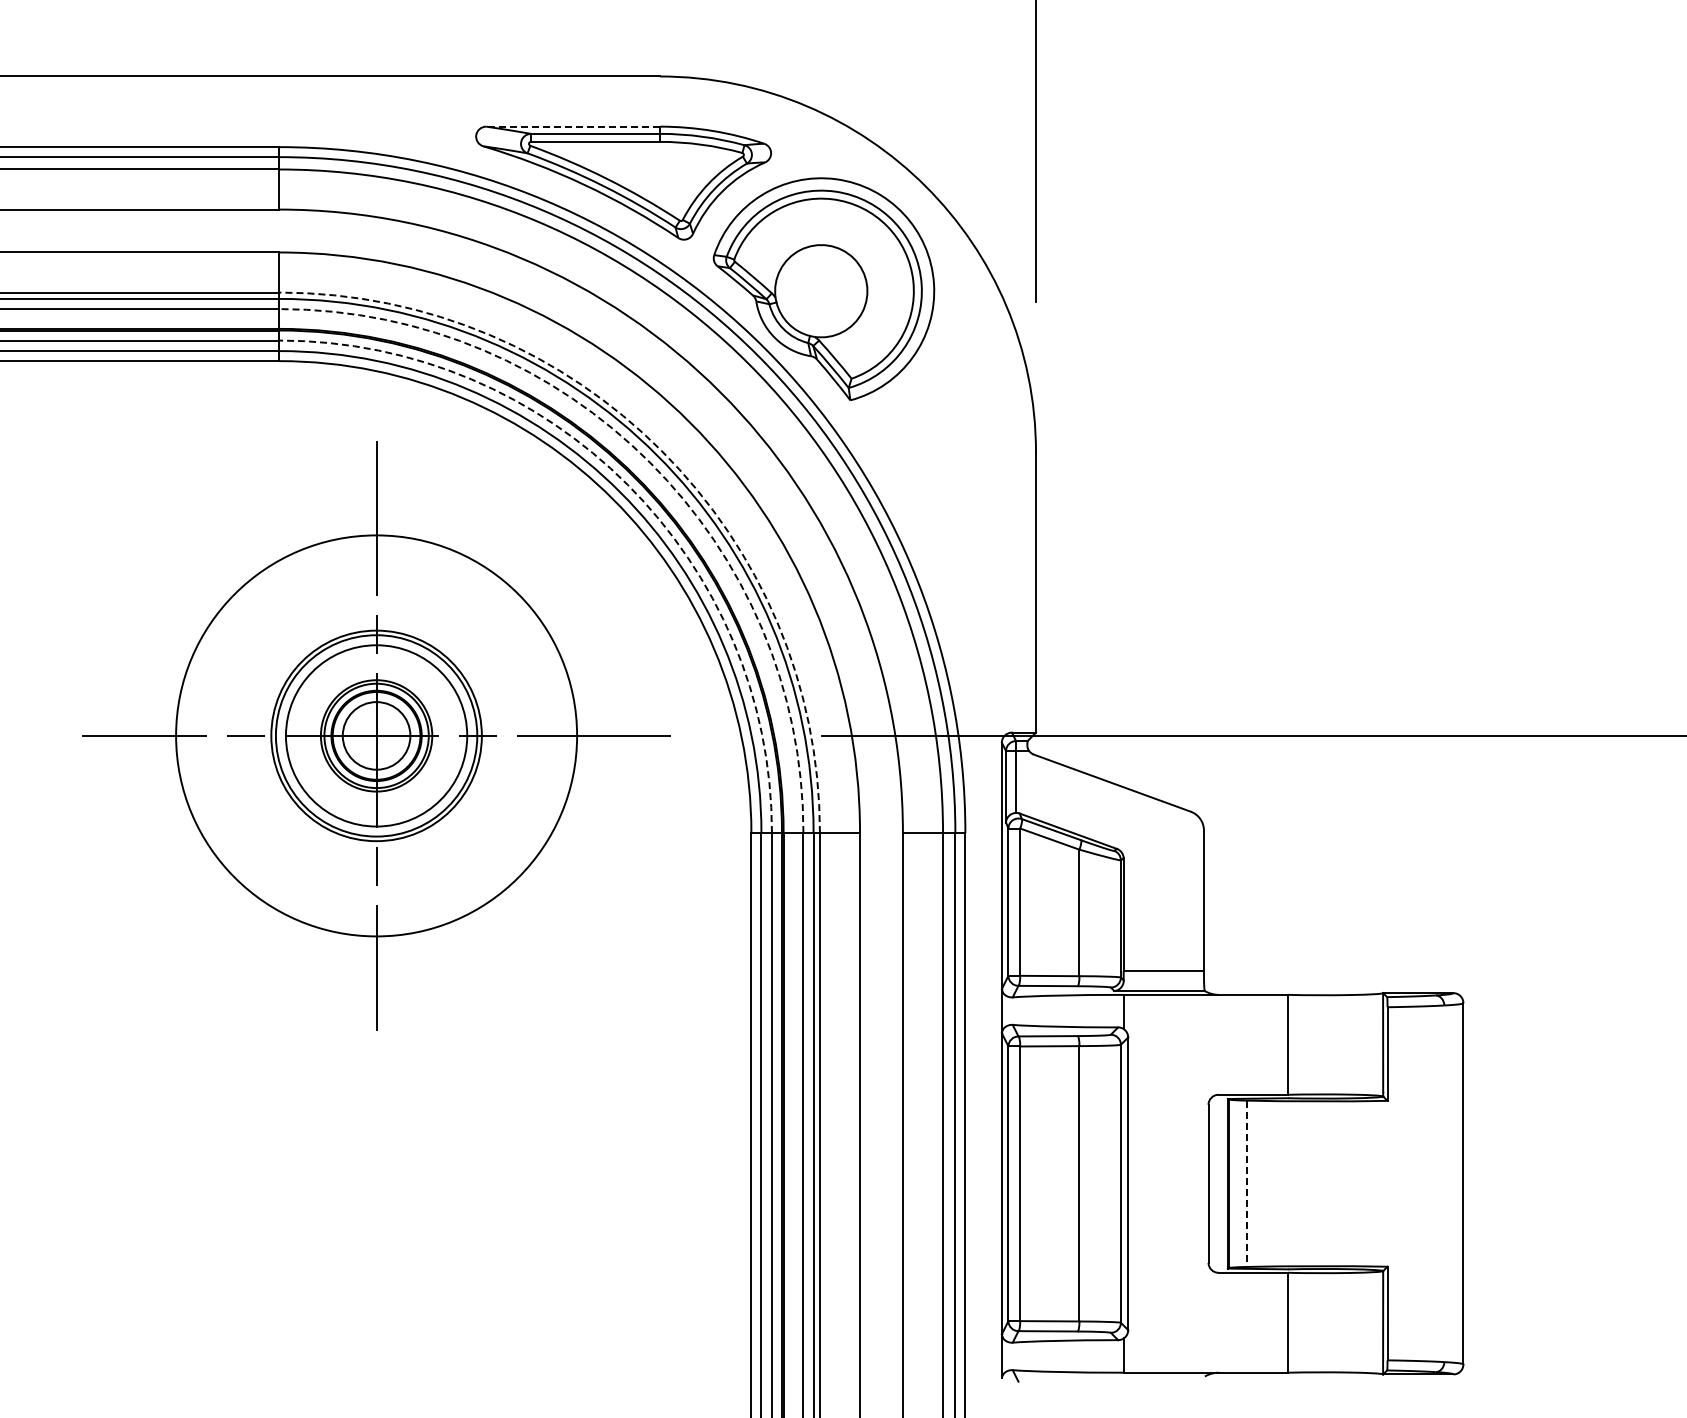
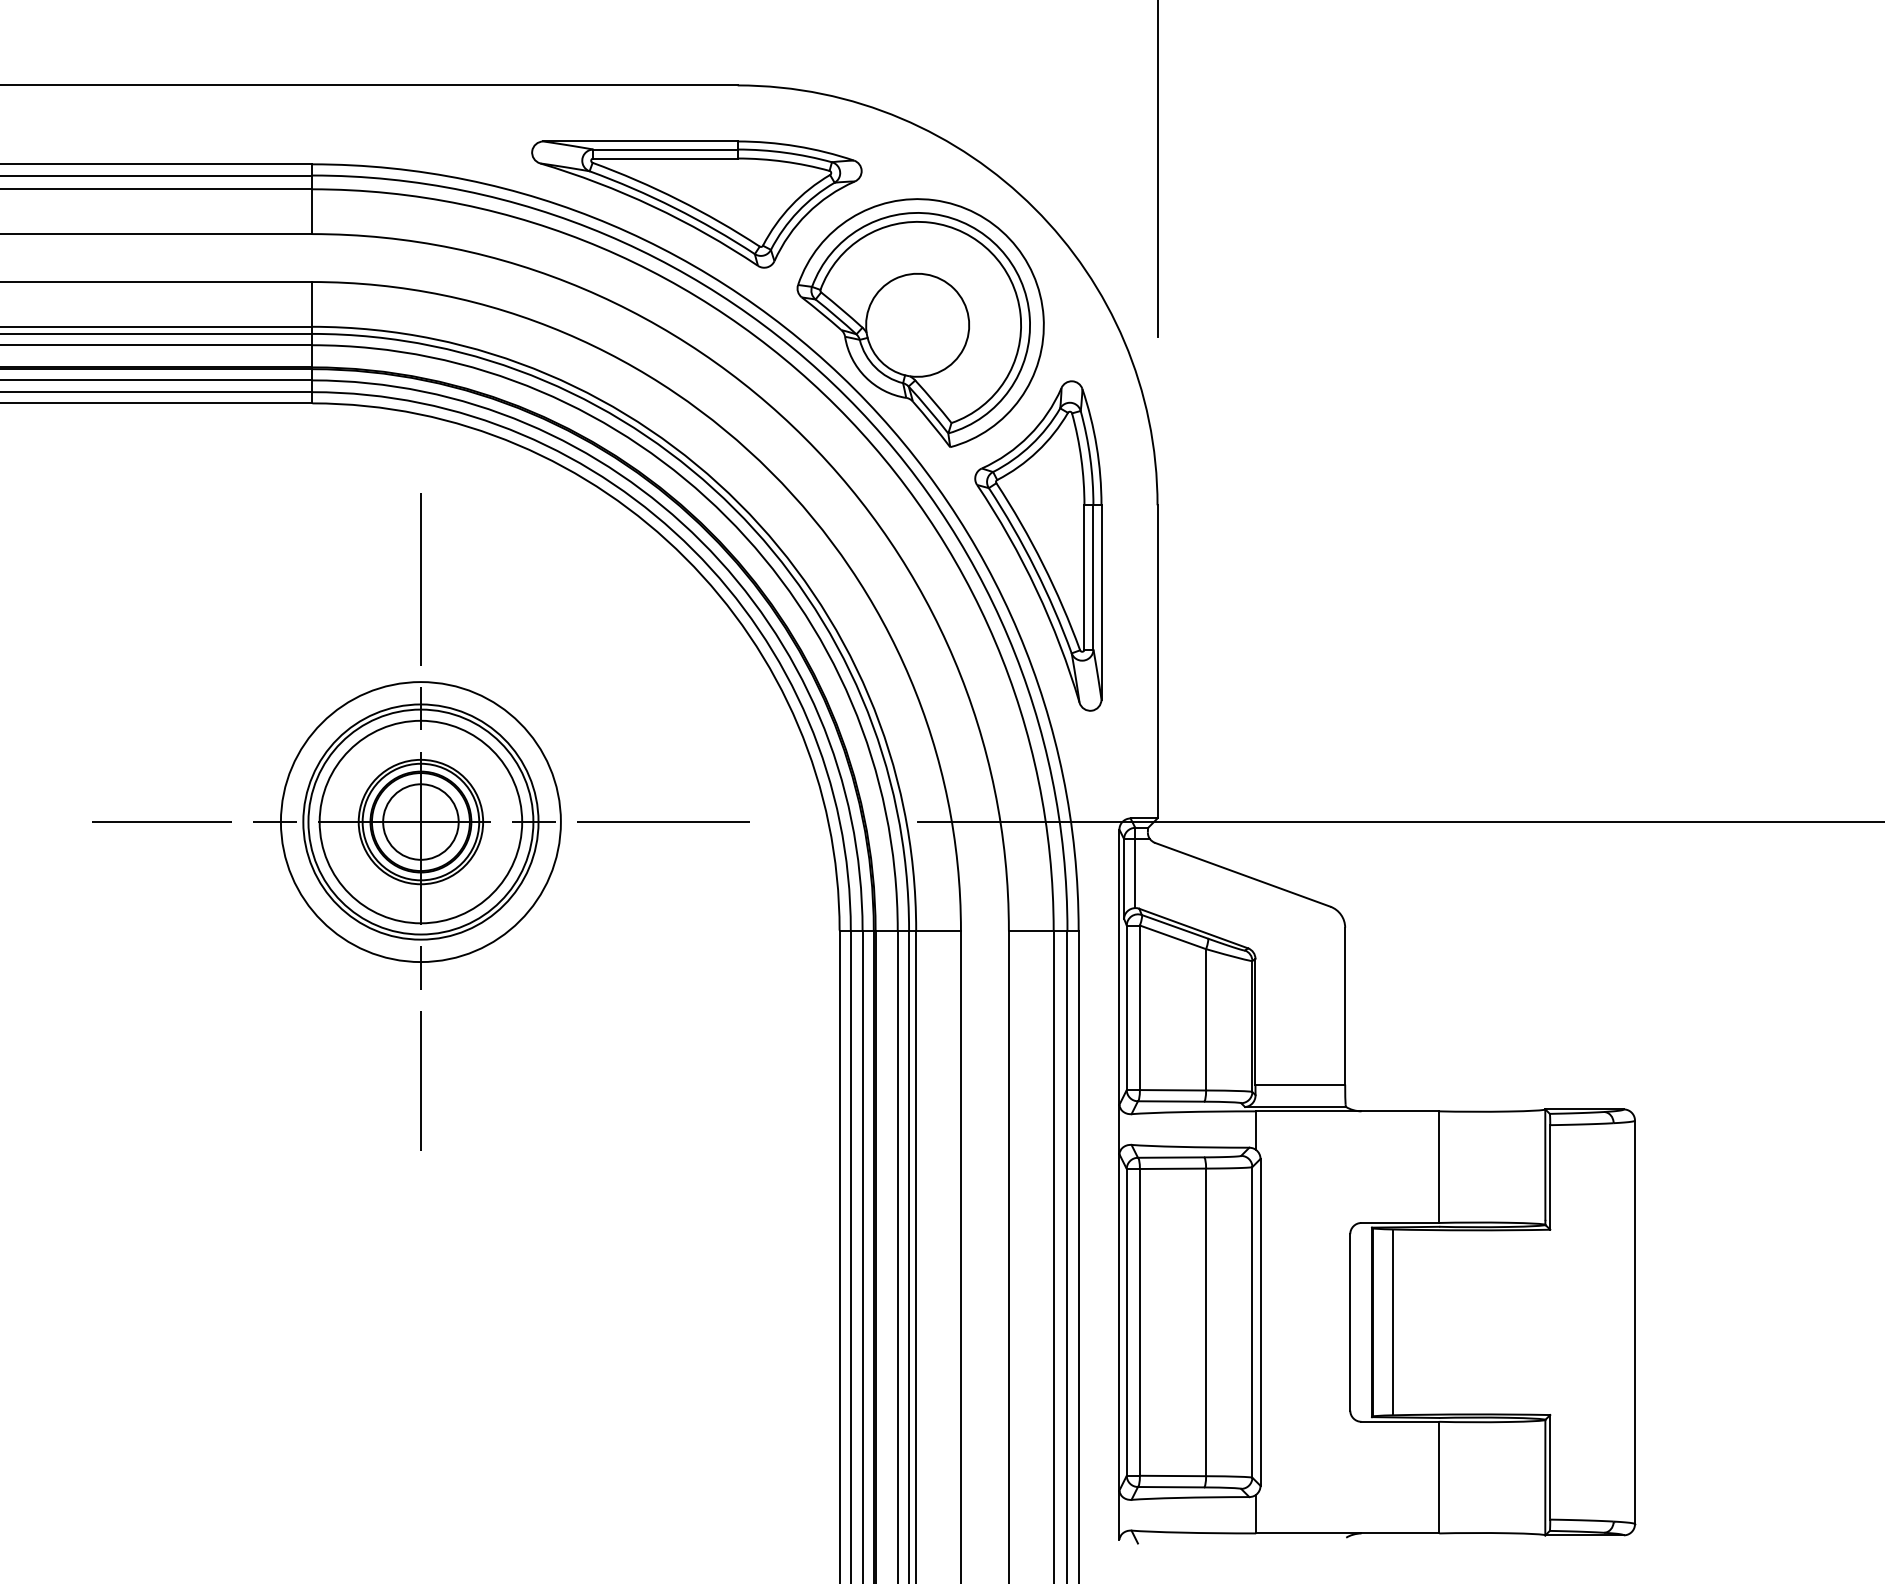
line: (573, 126) -> (640, 141), dashed -> solid
arc: (661, 450) -> (739, 503), dashed -> solid
arc: (649, 462) -> (725, 516), dashed -> solid
arc: (627, 484) -> (701, 541), dashed -> solid
part: (928, 488) -> (1037, 545), added
circle: (376, 735) -> (420, 821), size x0.62
line: (1246, 1184) -> (1392, 1323), dashed -> solid

